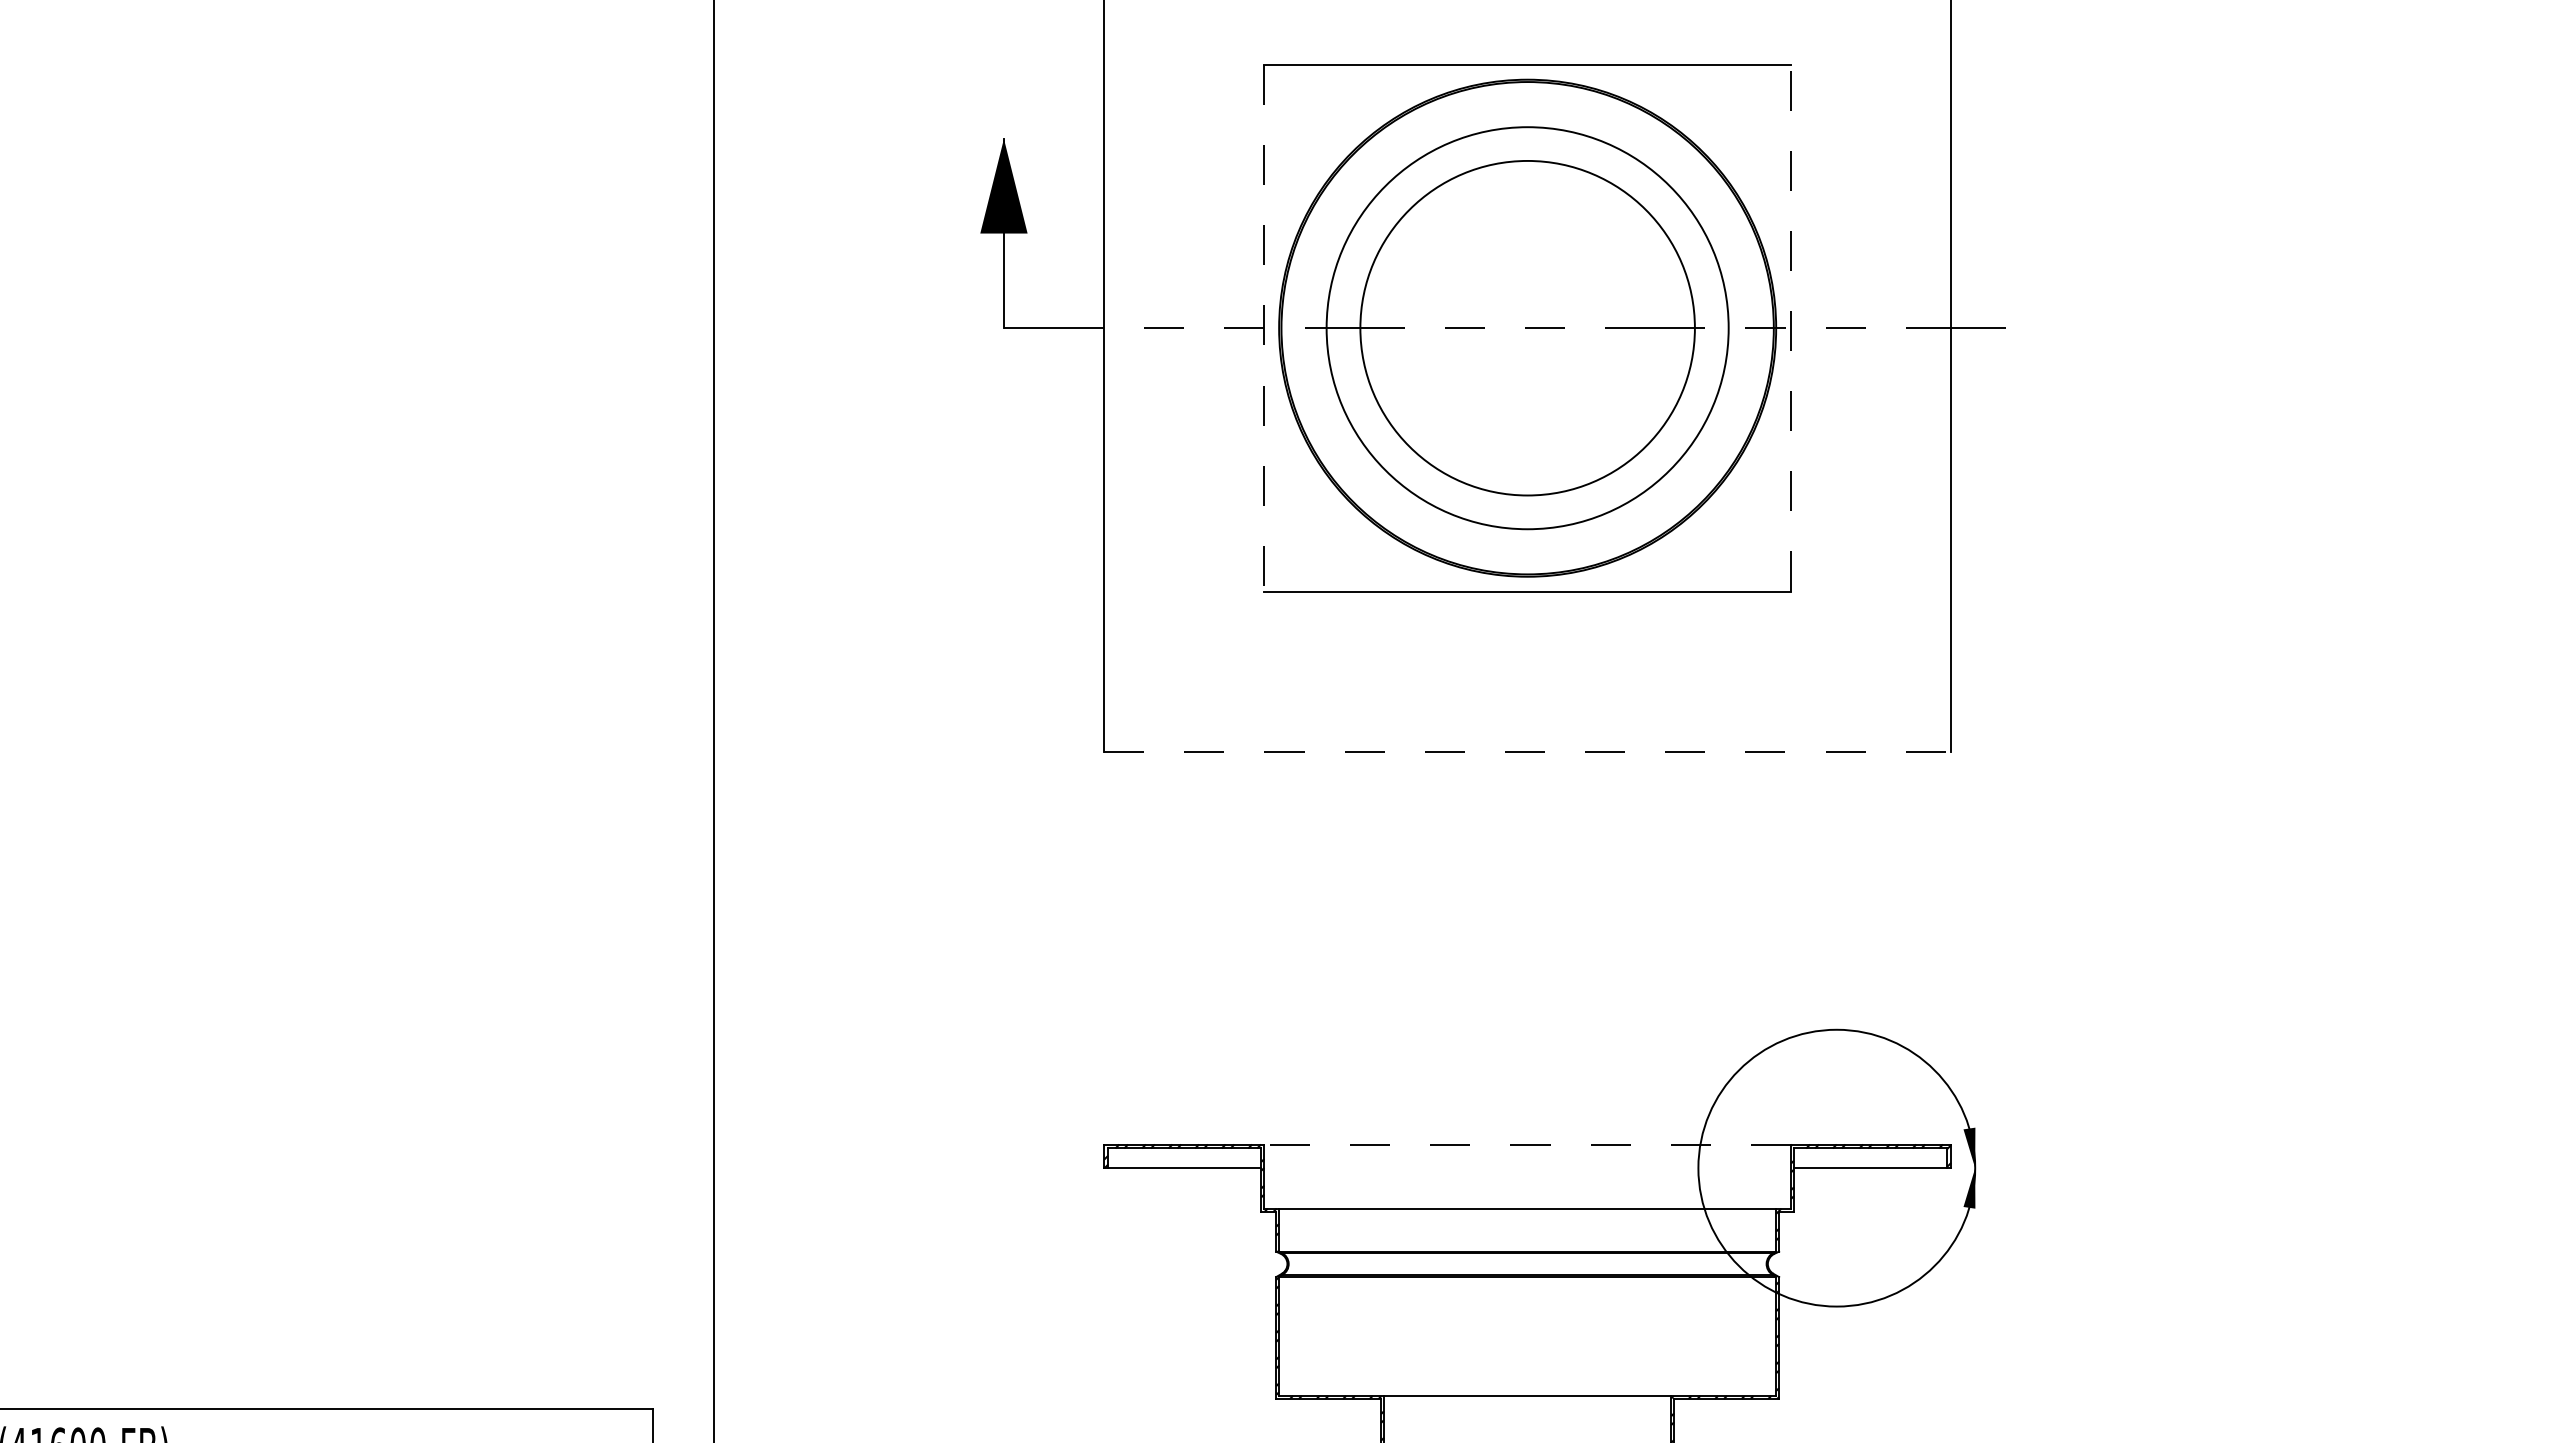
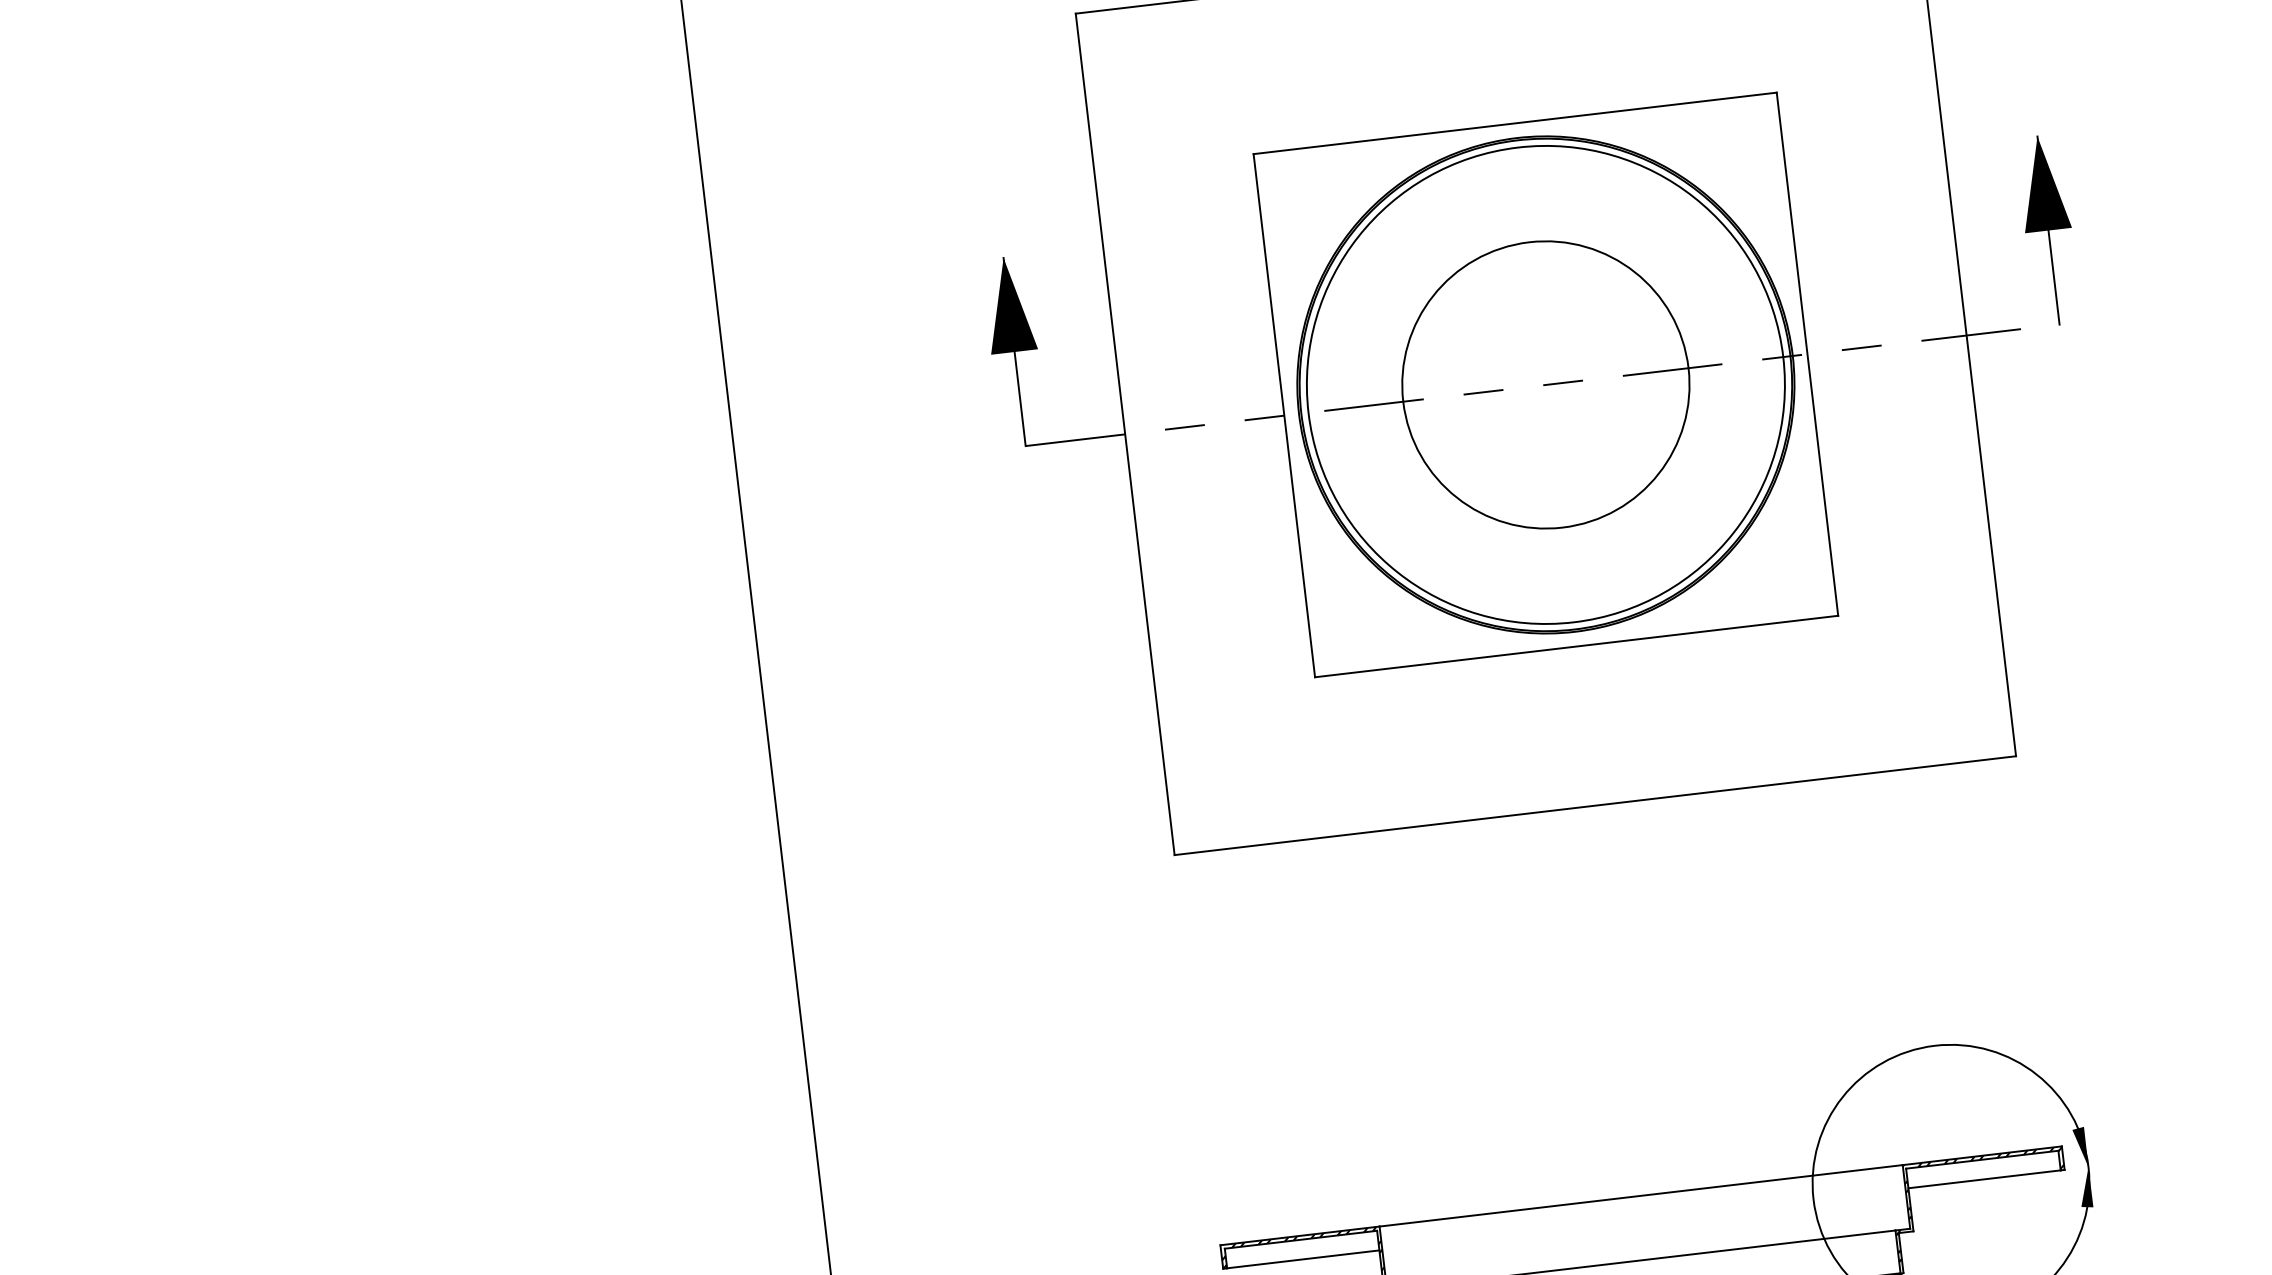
part: (2044, 233) -> (2048, 230), added
circle: (1527, 327) -> (1545, 384), size x0.71
line: (1790, 327) -> (1806, 353), dashed -> solid
line: (1264, 328) -> (1284, 415), dashed -> solid
circle: (1527, 328) -> (1545, 385), size x1.43
line: (1527, 751) -> (1595, 805), dashed -> solid
line: (1527, 1144) -> (1641, 1195), dashed -> solid

